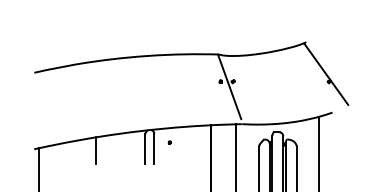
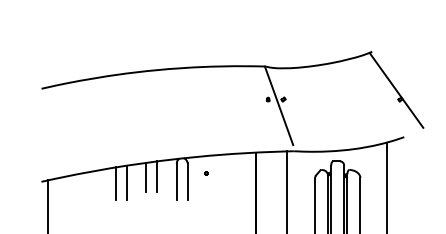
line: (120, 144) -> (146, 176), added
line: (129, 144) -> (157, 176), added
line: (104, 149) -> (126, 182), added

